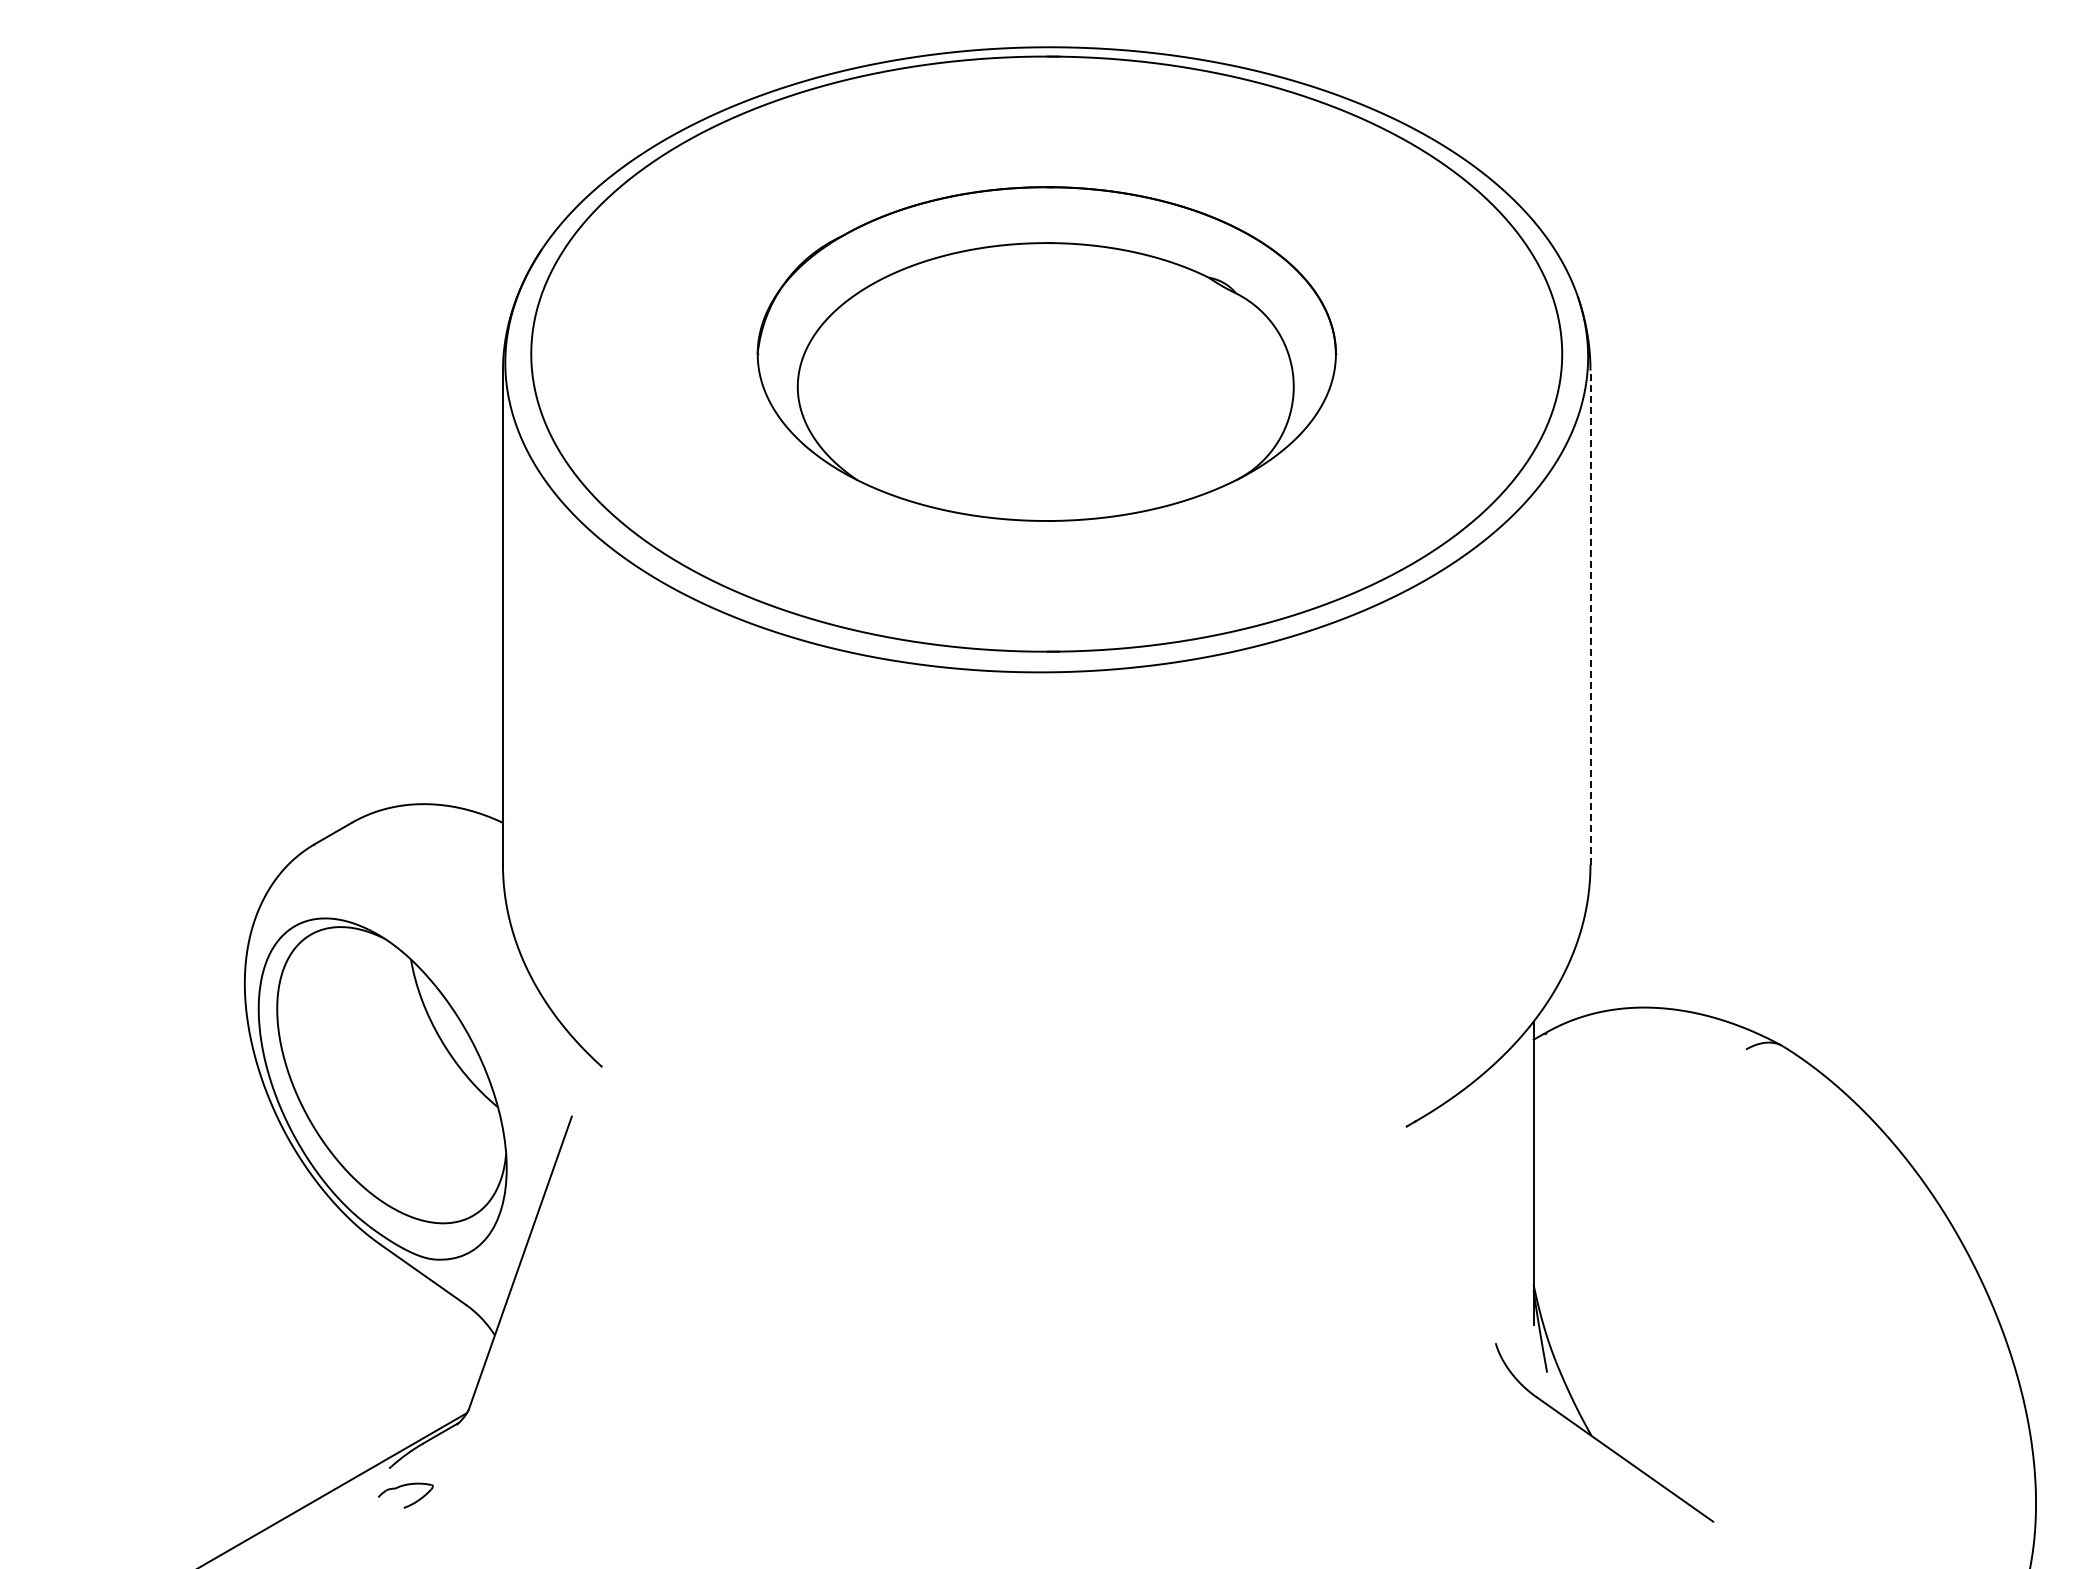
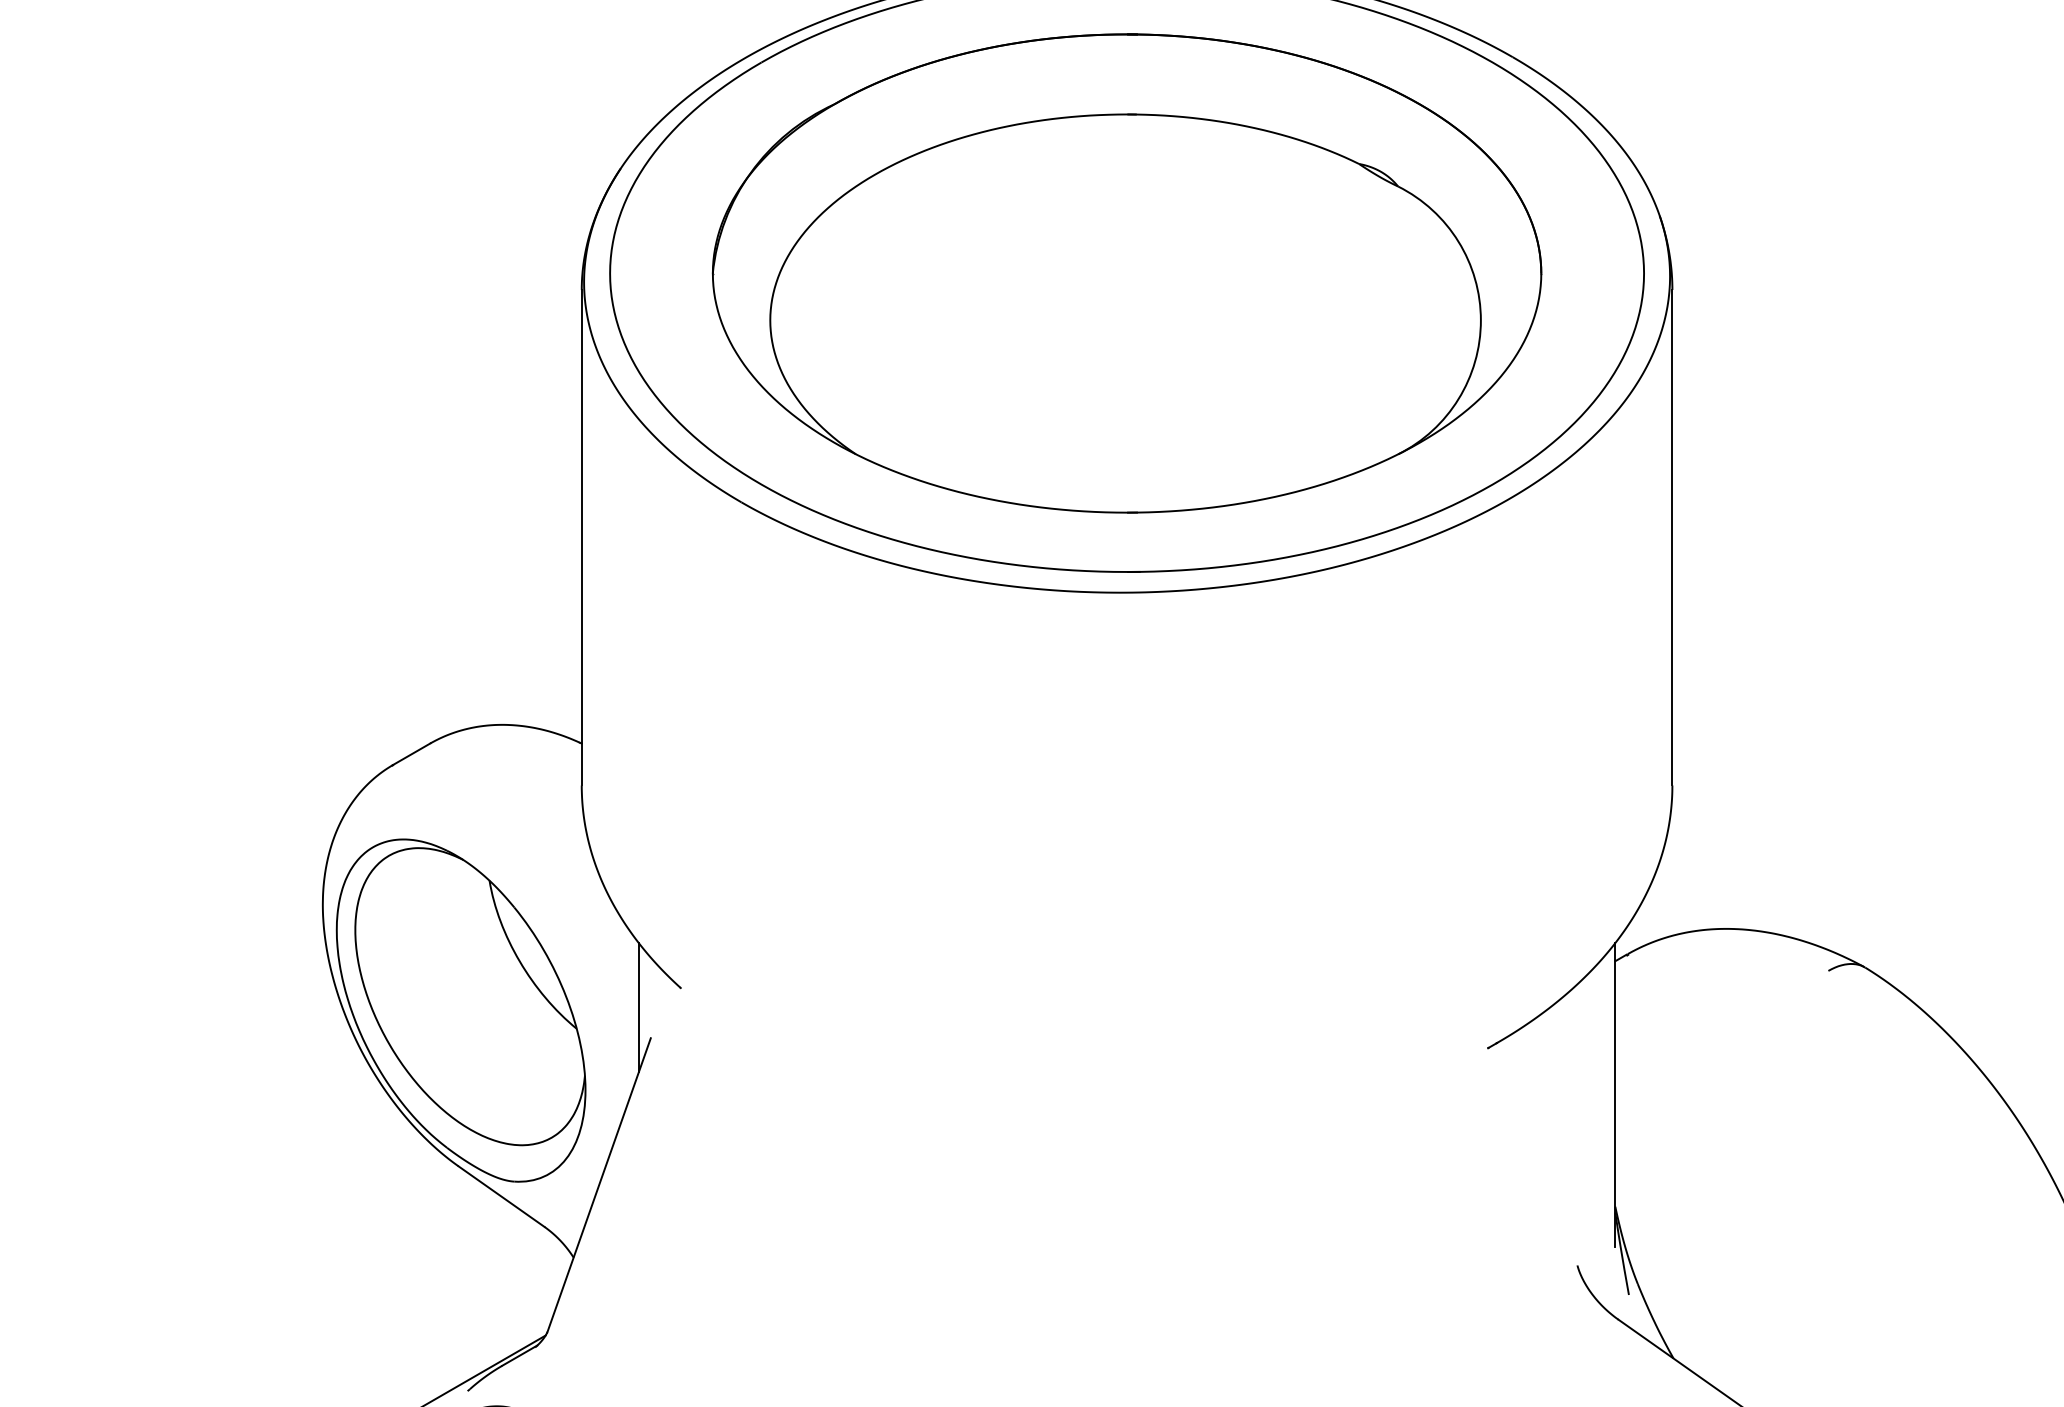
part: (1046, 353) -> (1126, 272), size x1.43
line: (1590, 617) -> (1672, 537), dashed -> solid
line: (559, 1085) -> (638, 1007), added

